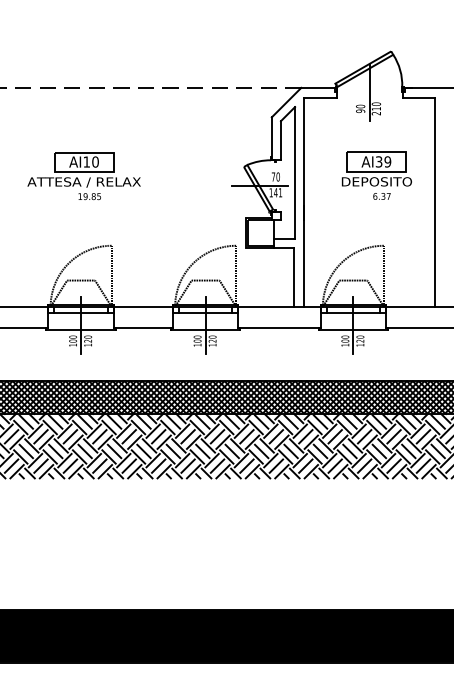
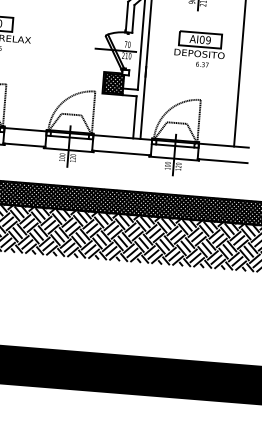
text: (378, 161) -> (201, 39), AI39 -> AI09
text: (275, 192) -> (126, 55), 141 -> 210
hatch: (261, 232) -> (114, 83), added

